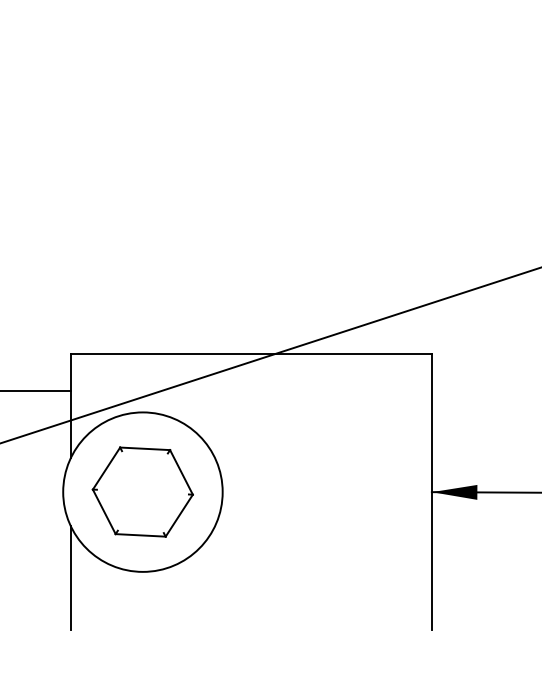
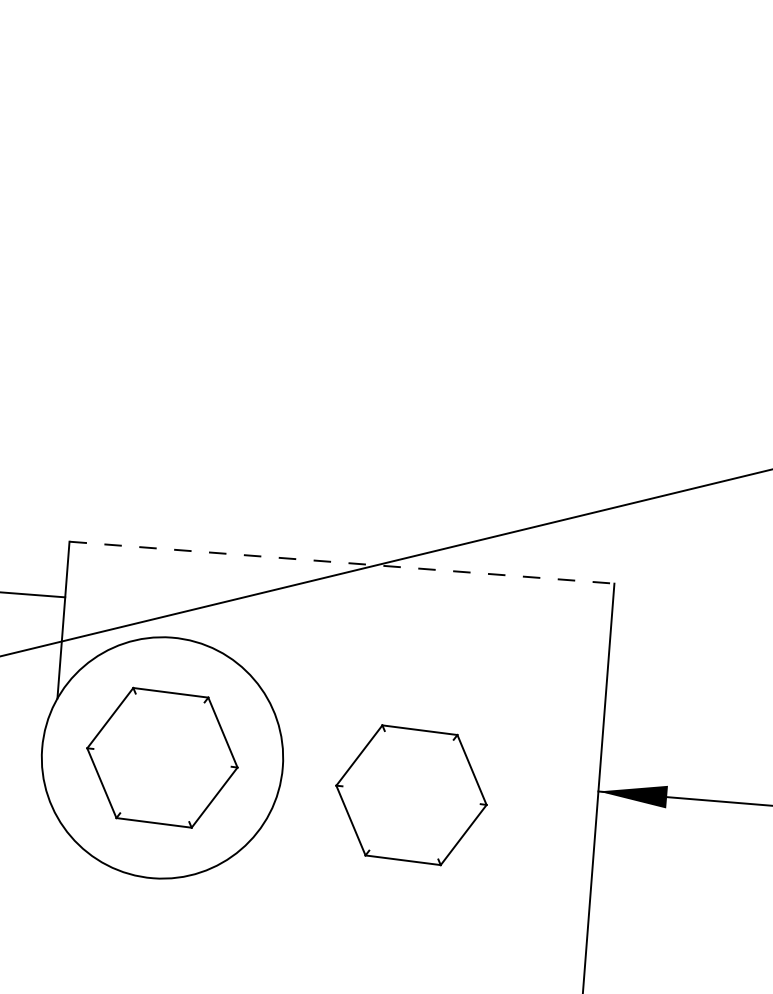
line: (251, 354) -> (342, 562), solid -> dashed
part: (308, 503) -> (410, 794), added
line: (70, 577) -> (43, 878), removed

